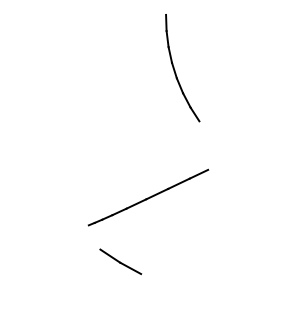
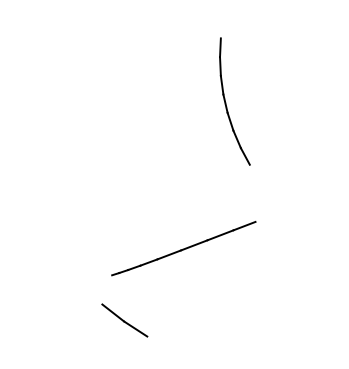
part: (120, 261) -> (124, 320), moved

